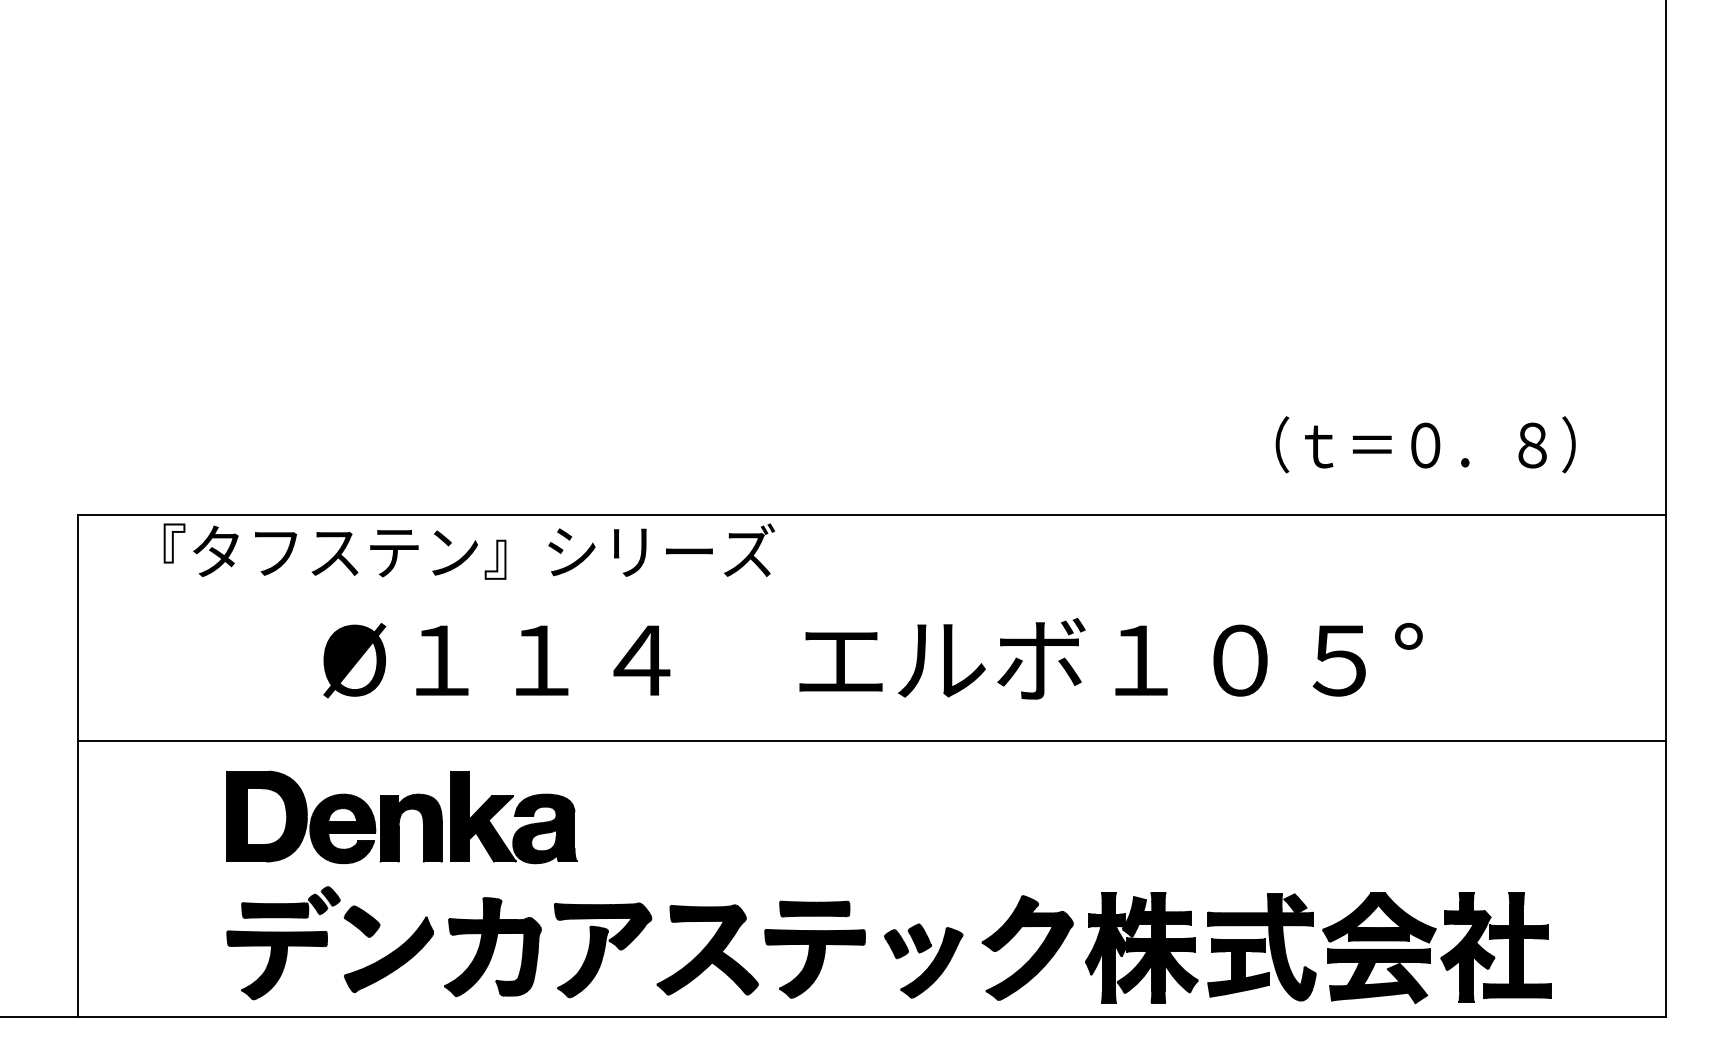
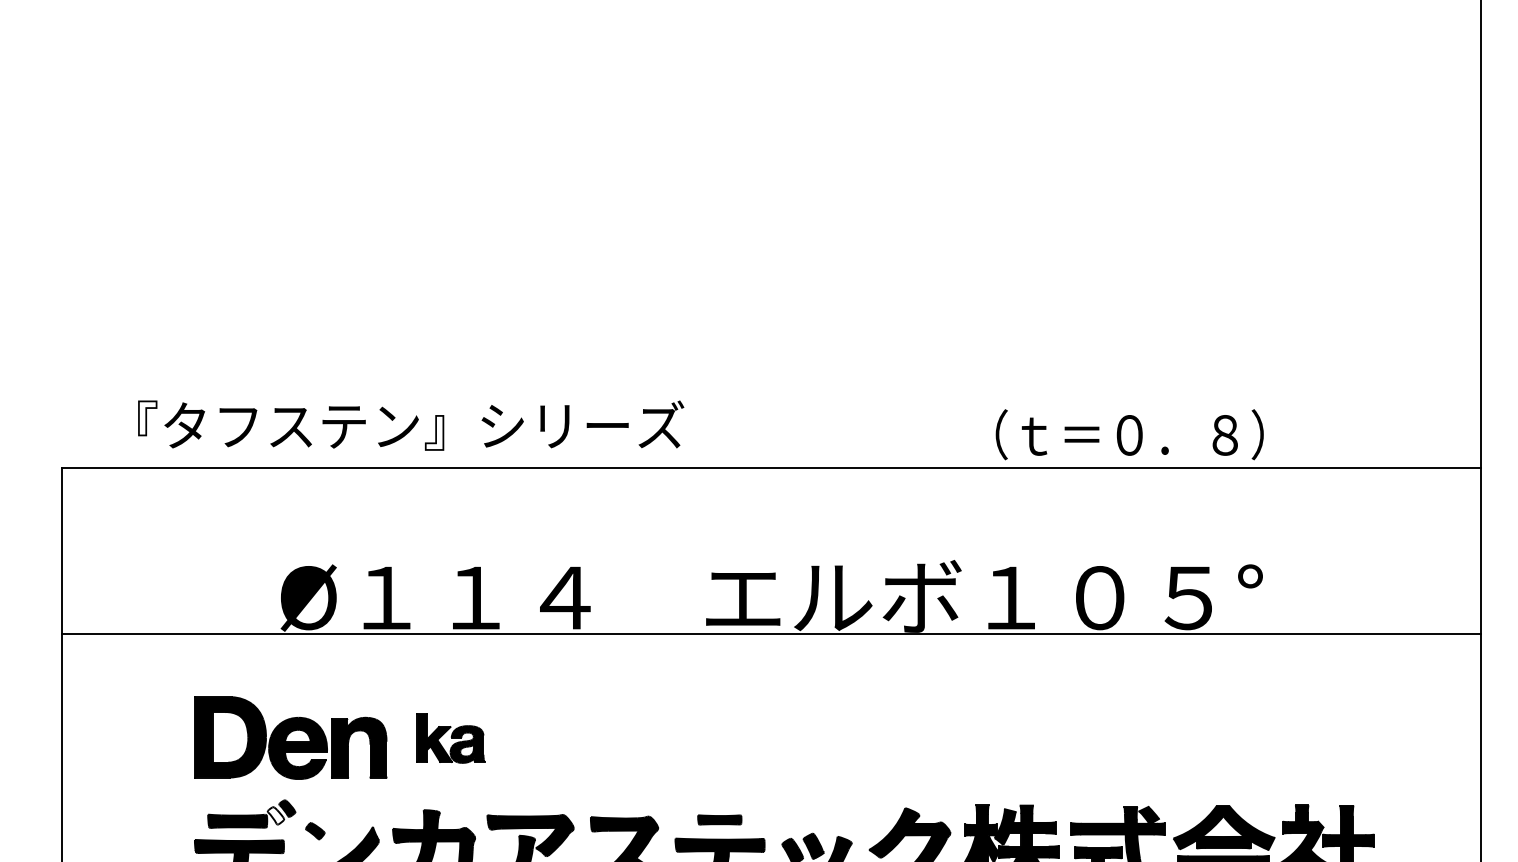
text: (1425, 444) -> (1129, 434), moved
text: (469, 551) -> (411, 425), moved
line: (872, 740) -> (771, 633), moved
part: (513, 817) -> (450, 738), size x0.6
fill: (317, 904) -> (275, 815), removed
part: (814, 908) -> (719, 819), size x0.7
part: (361, 921) -> (314, 831), size x0.6

